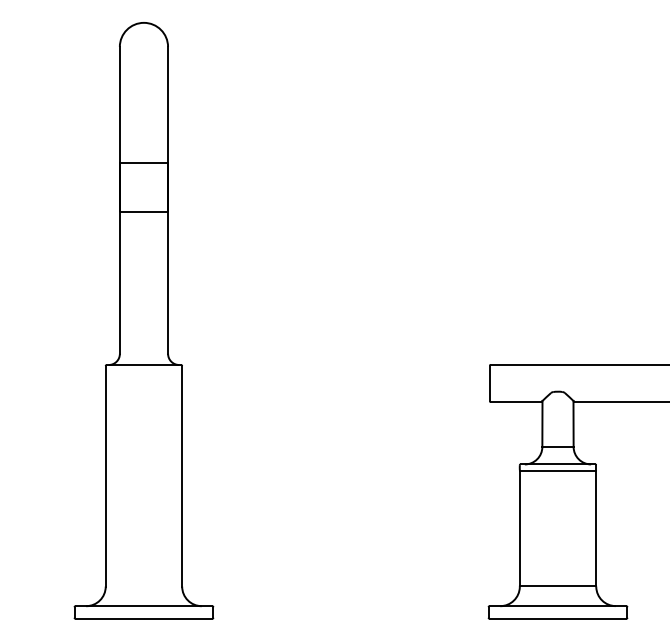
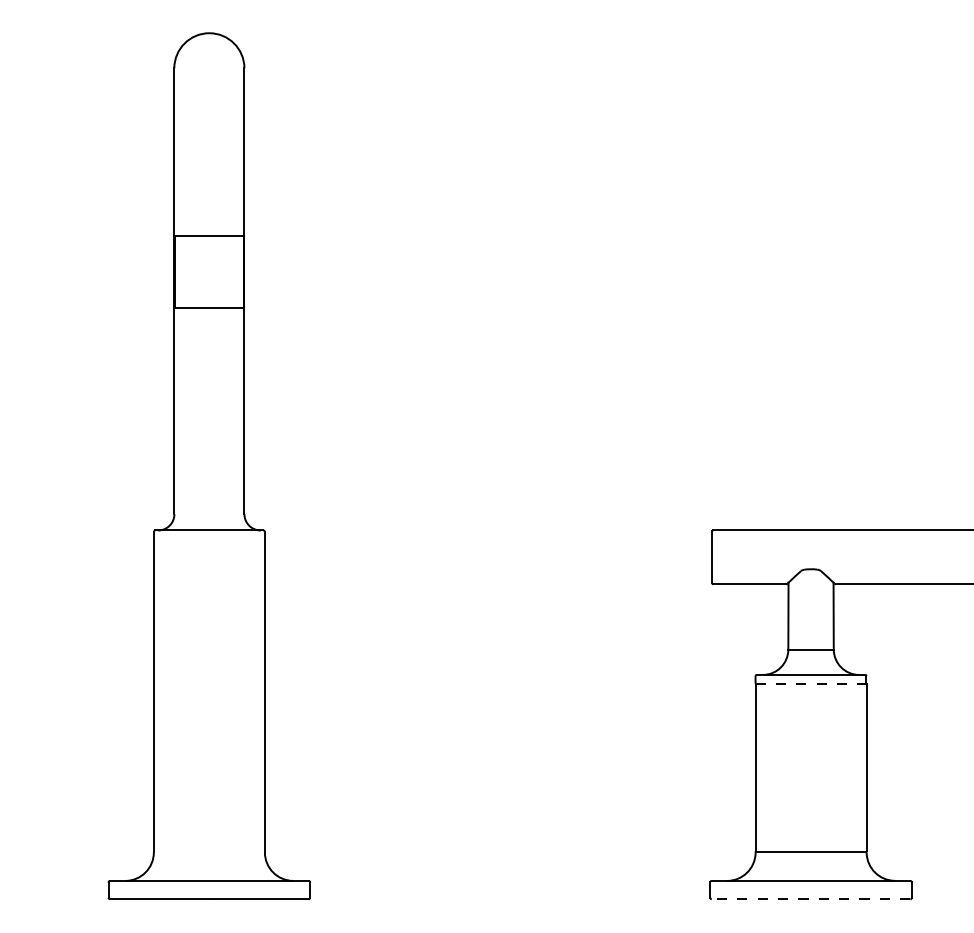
line: (558, 470) -> (811, 683), solid -> dashed
line: (557, 618) -> (810, 898), solid -> dashed

